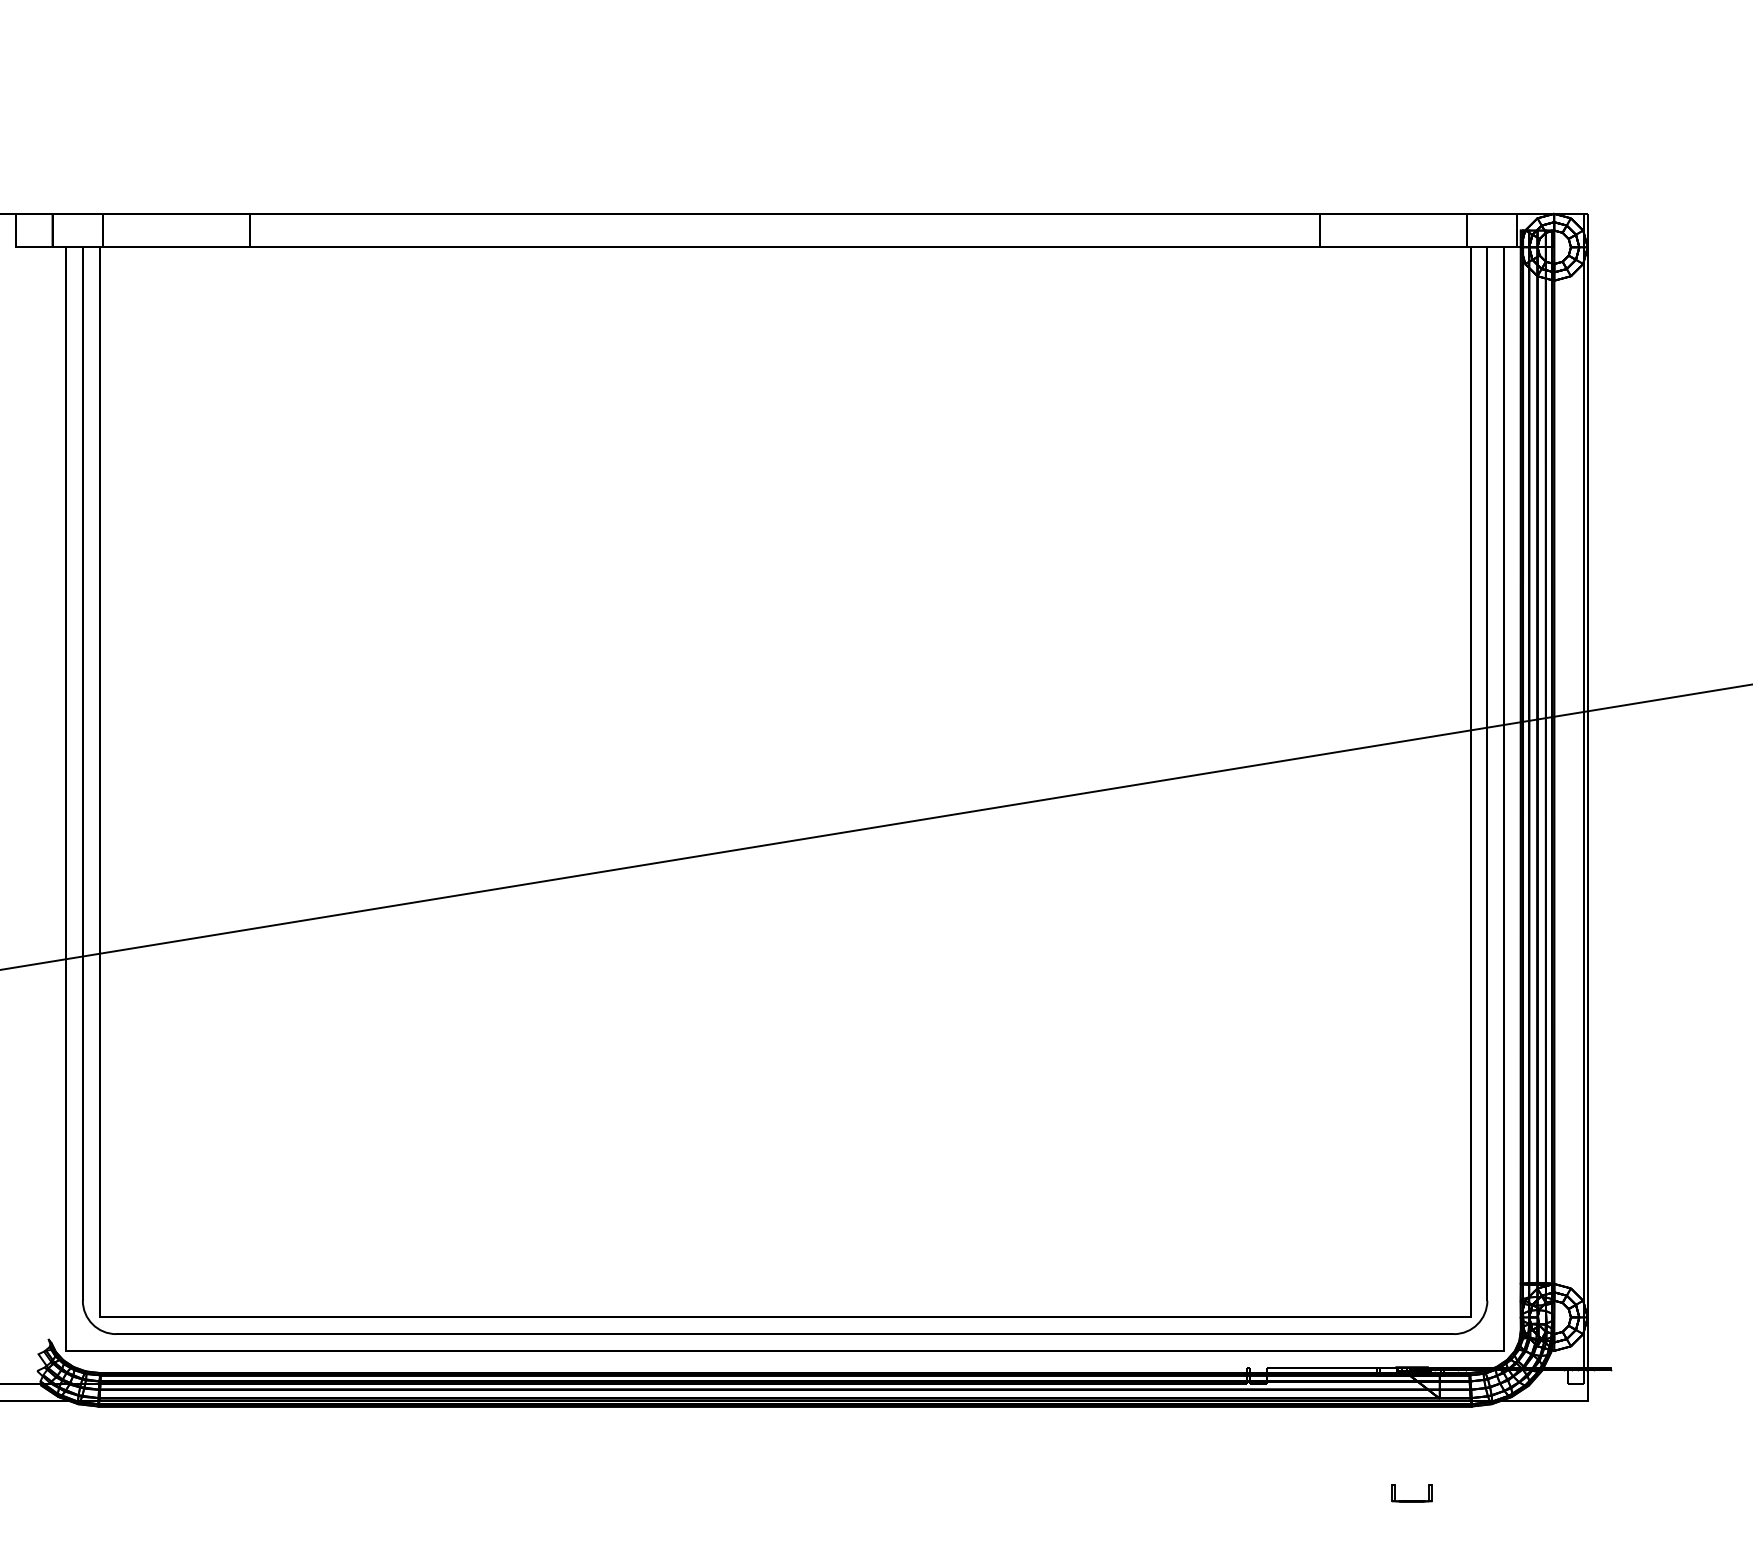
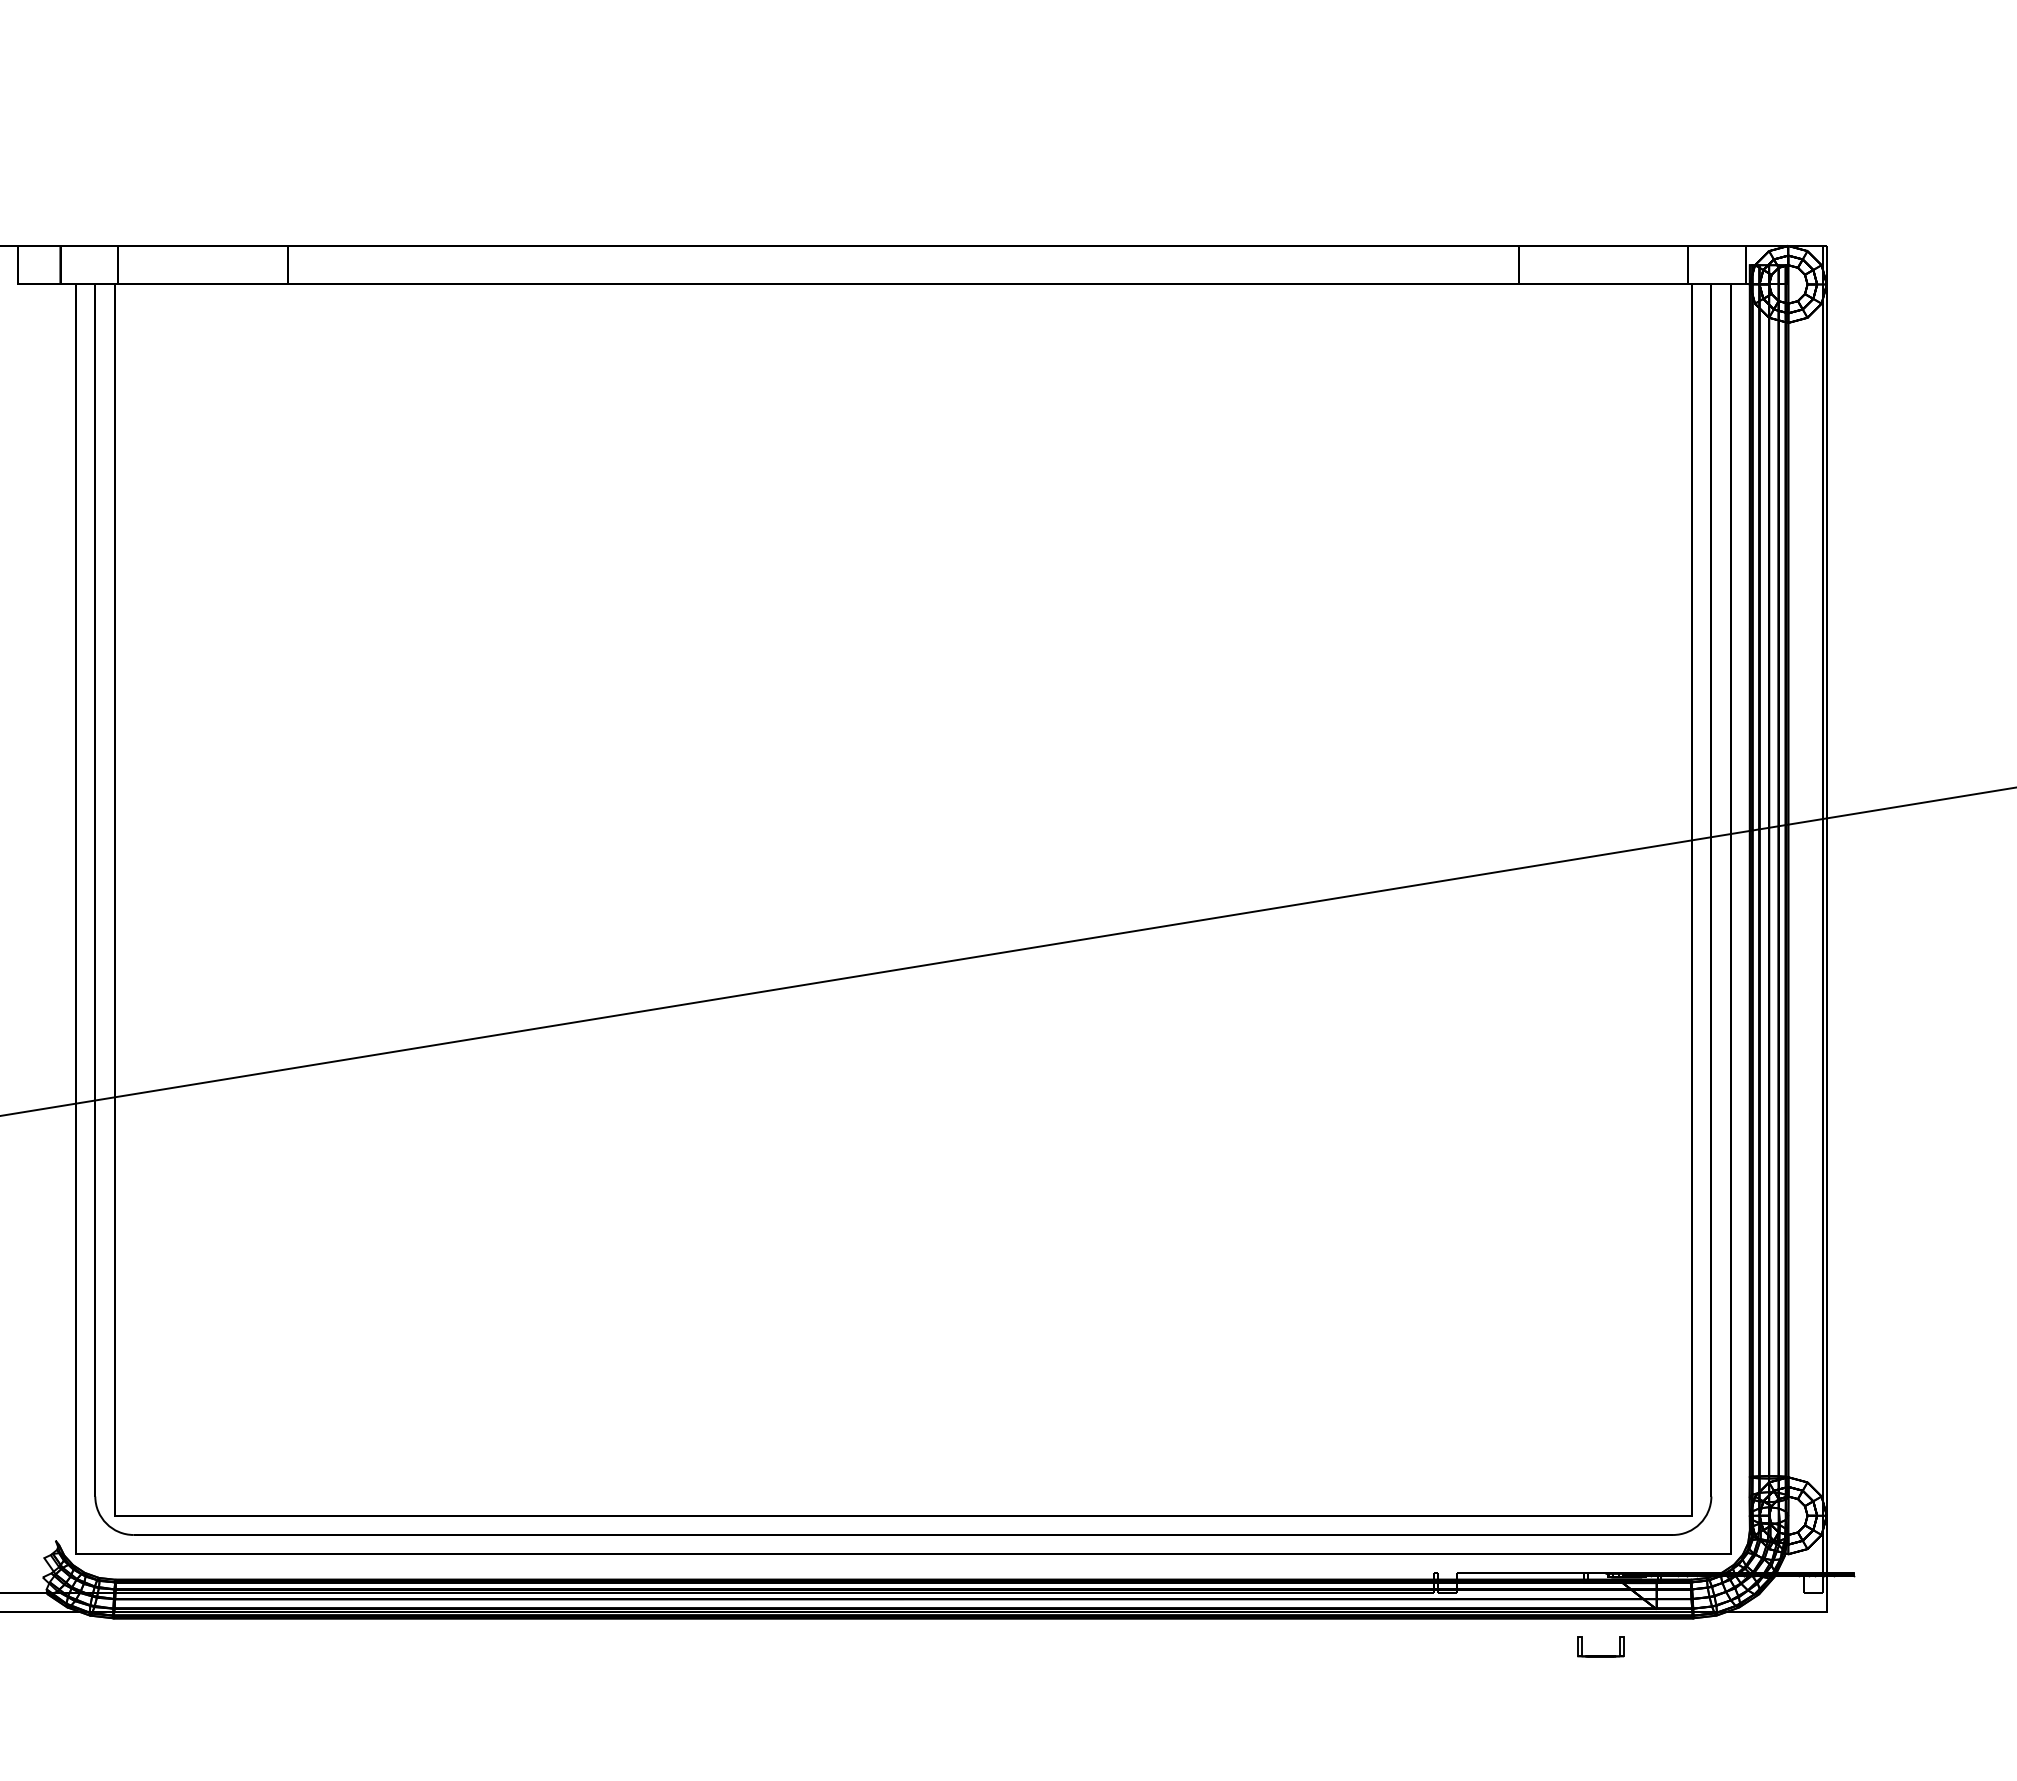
part: (1411, 1500) -> (1600, 1655), moved

